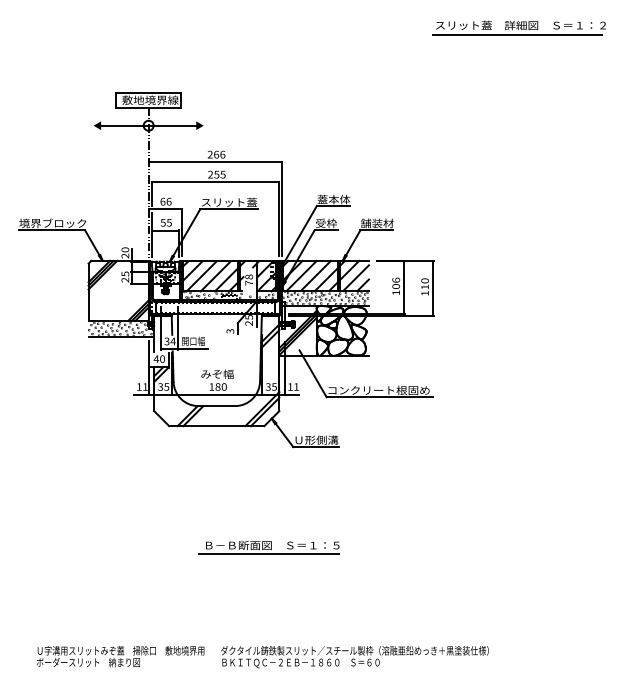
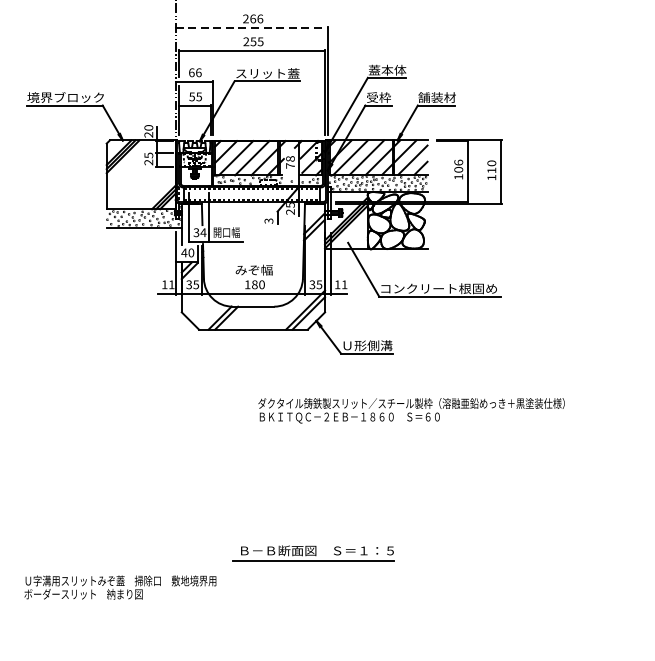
line: (215, 162) -> (251, 27), solid -> dashed
part: (268, 547) -> (312, 553), moved
text: (120, 656) -> (120, 587), moved
text: (354, 657) -> (411, 411), moved

